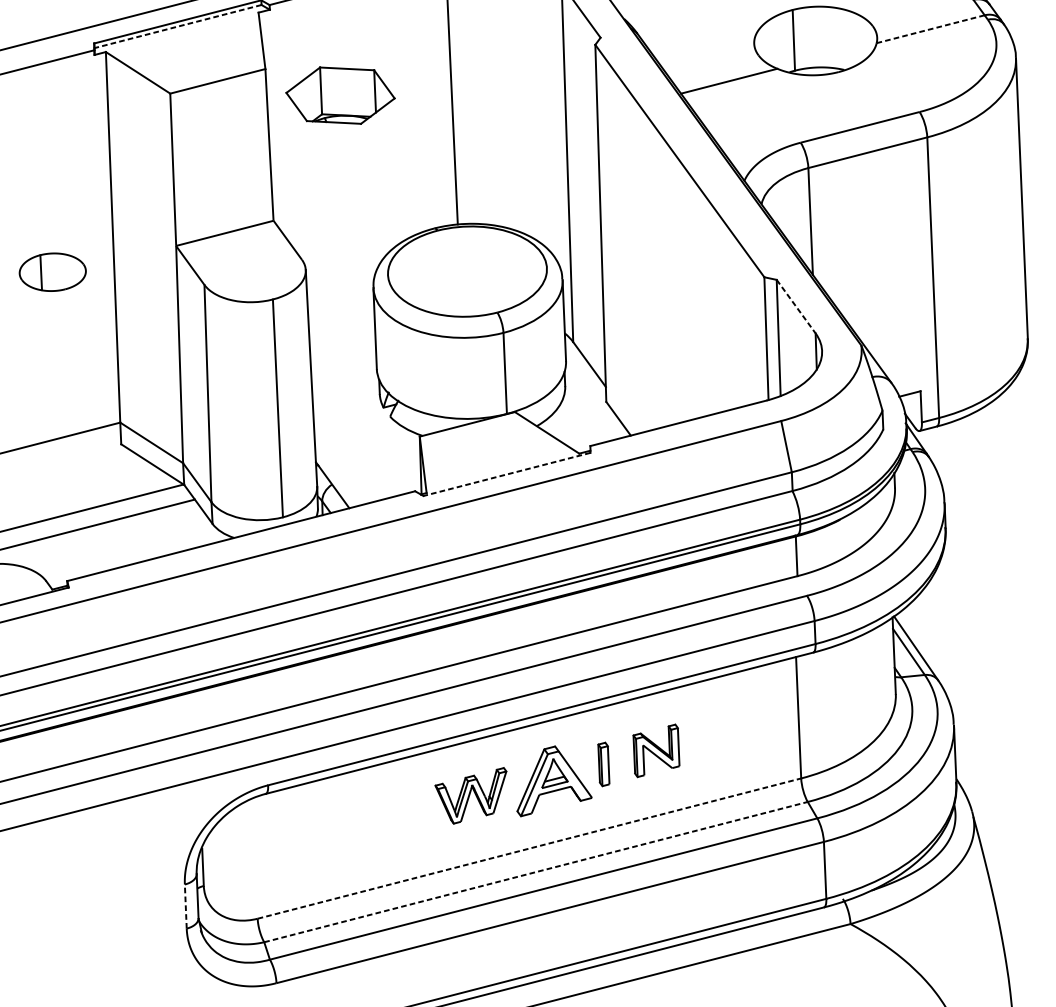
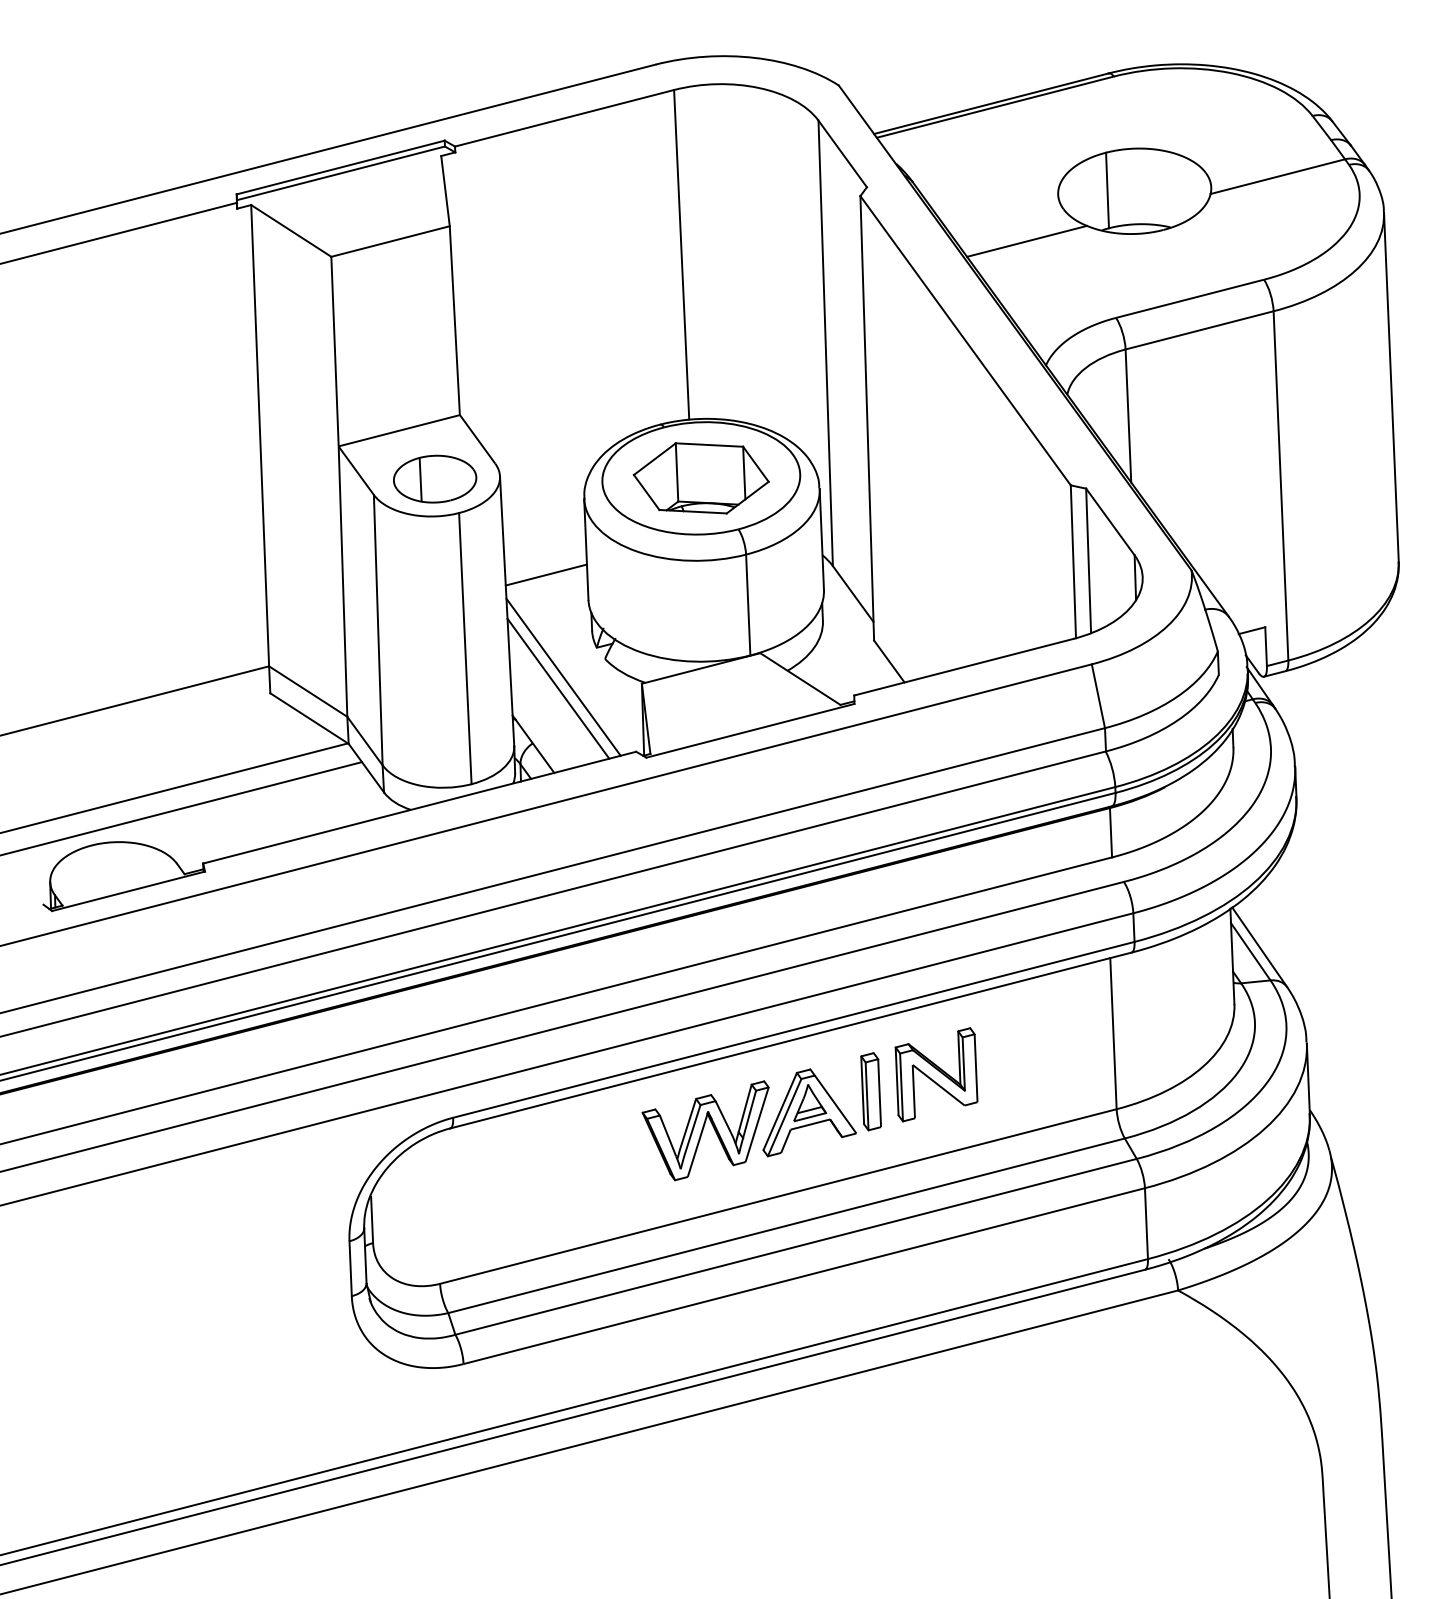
line: (177, 26) -> (340, 173), dashed -> solid
line: (930, 29) -> (1277, 176), dashed -> solid
part: (339, 95) -> (700, 478), moved
part: (53, 271) -> (435, 478), moved
line: (796, 307) -> (1110, 522), dashed -> solid
line: (342, 348) -> (545, 574), added
line: (356, 430) -> (563, 676), added
line: (352, 440) -> (558, 688), added
line: (506, 474) -> (749, 730), dashed -> solid
part: (656, 750) -> (936, 1074), size x1.43
part: (603, 764) -> (870, 1091), size x1.43
part: (470, 795) -> (705, 1130), size x1.43
line: (529, 848) -> (778, 1196), dashed -> solid
line: (536, 871) -> (787, 1225), dashed -> solid
line: (185, 906) -> (350, 1268), dashed -> solid

